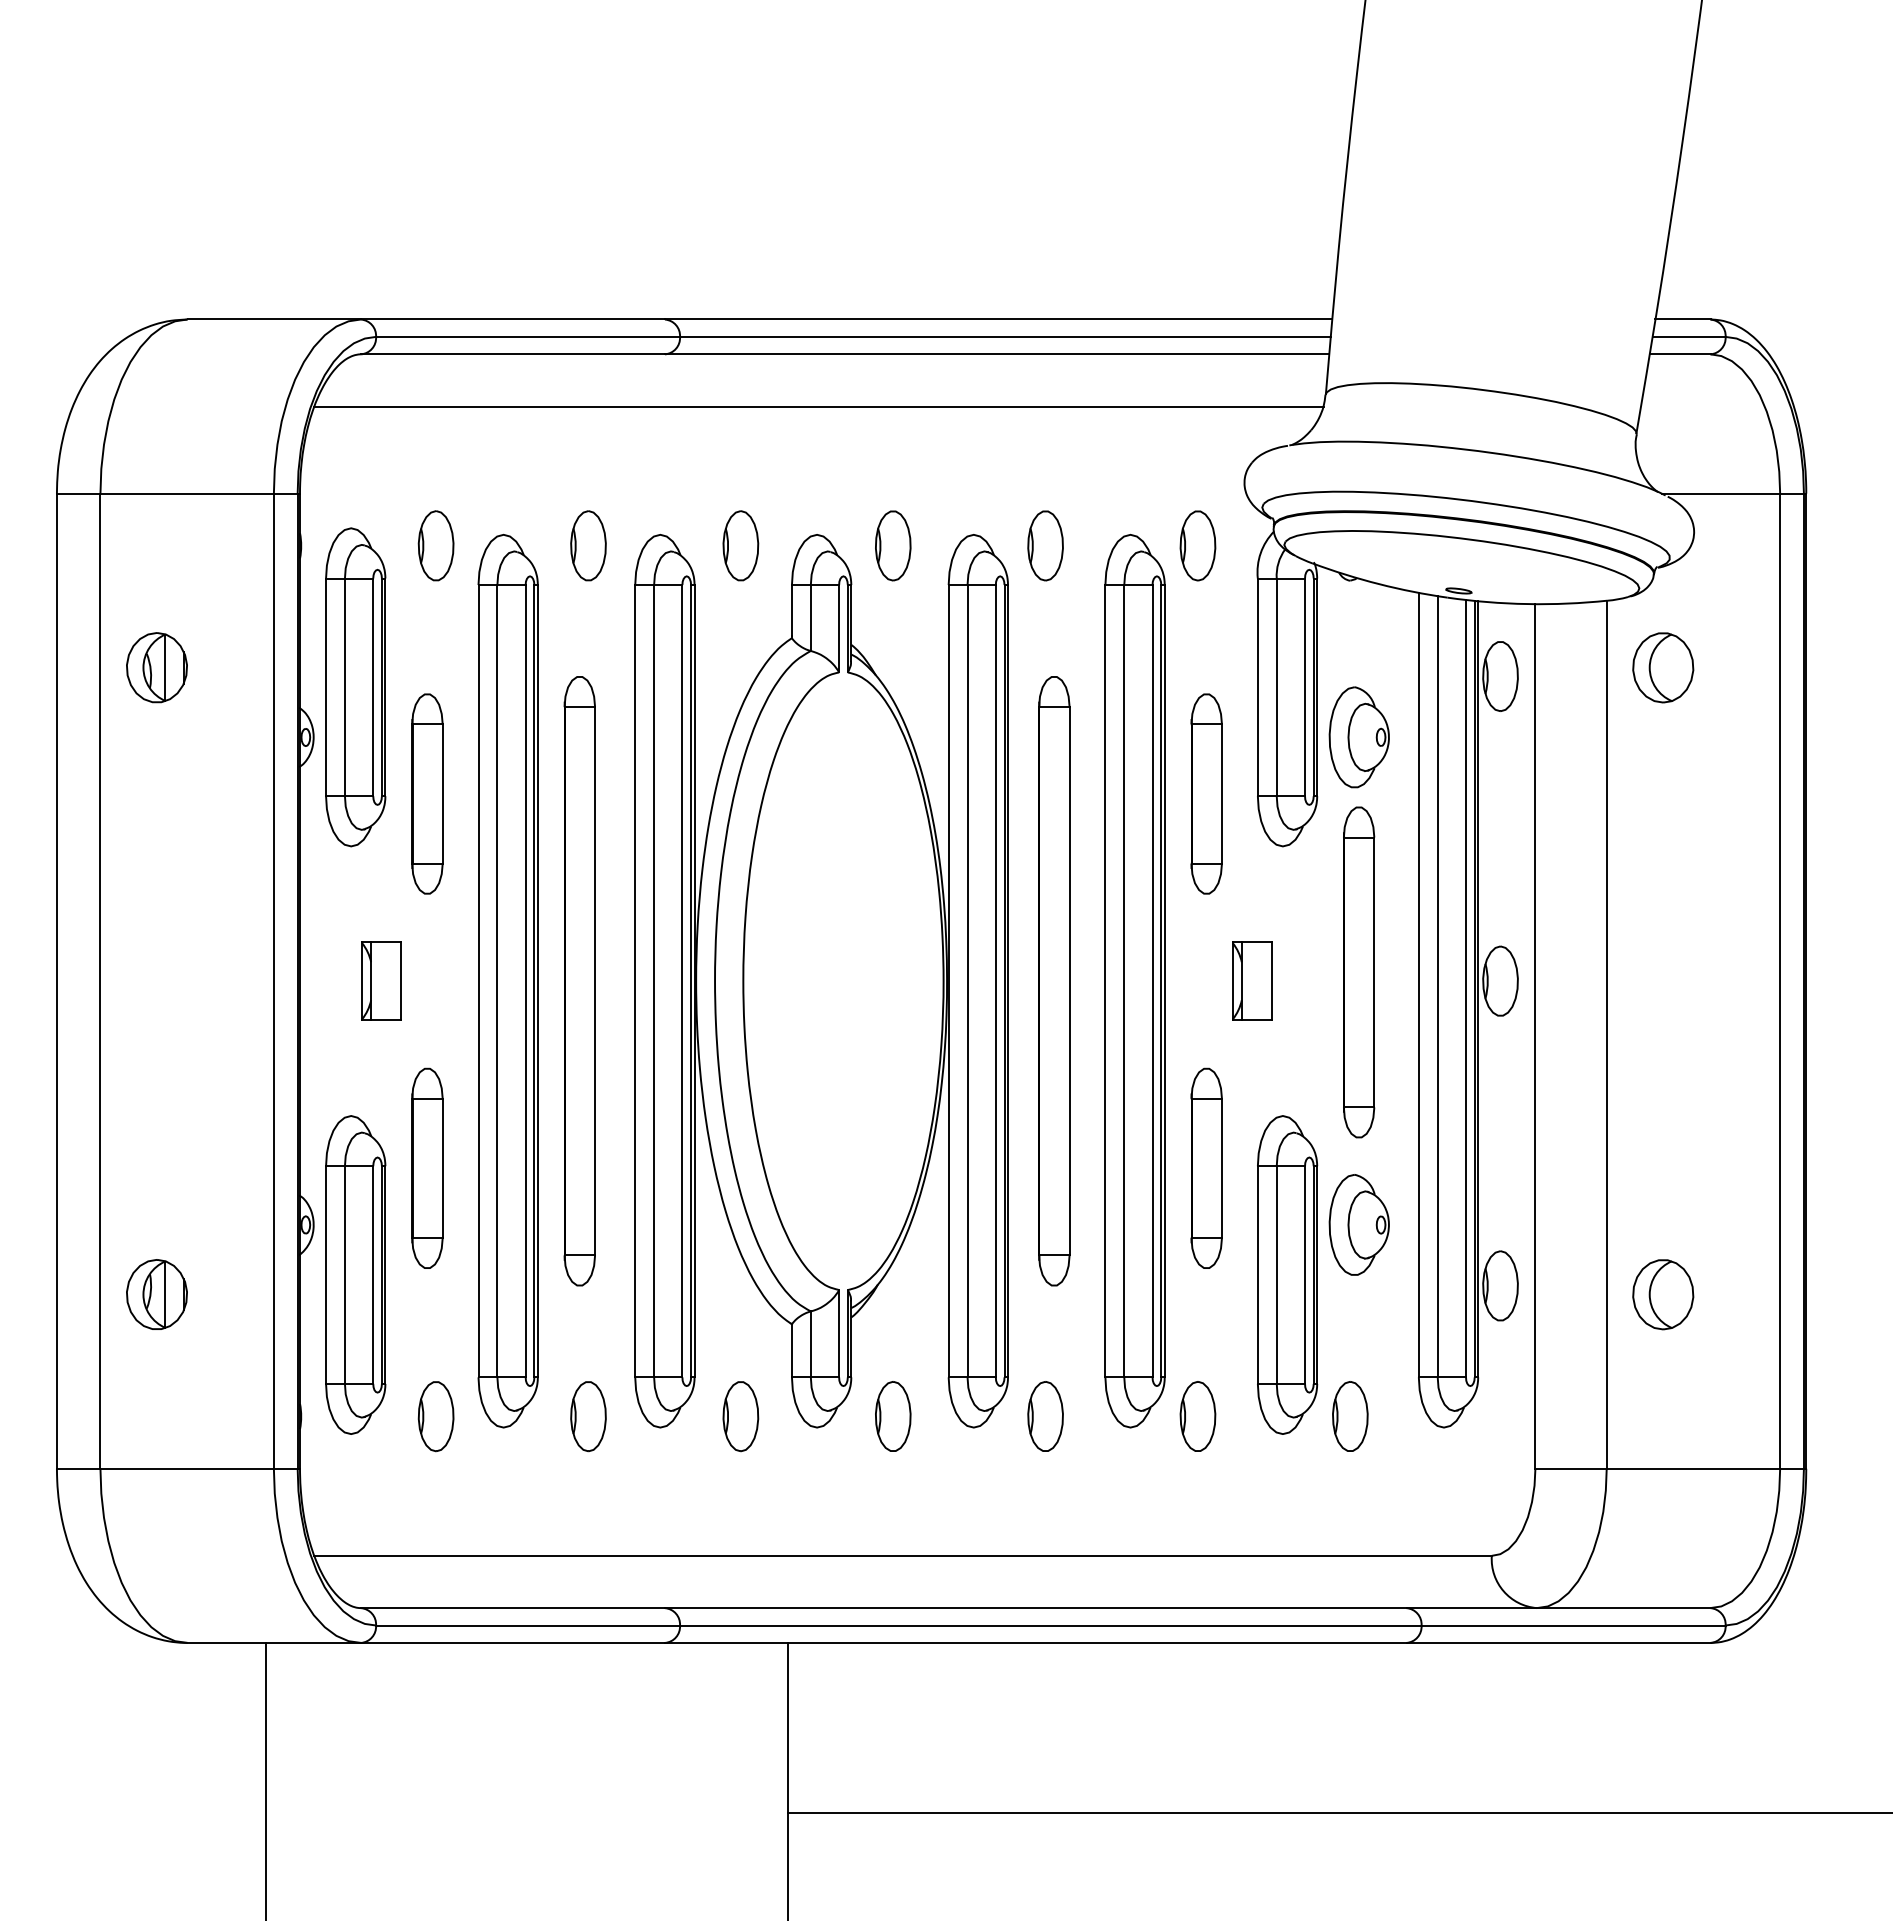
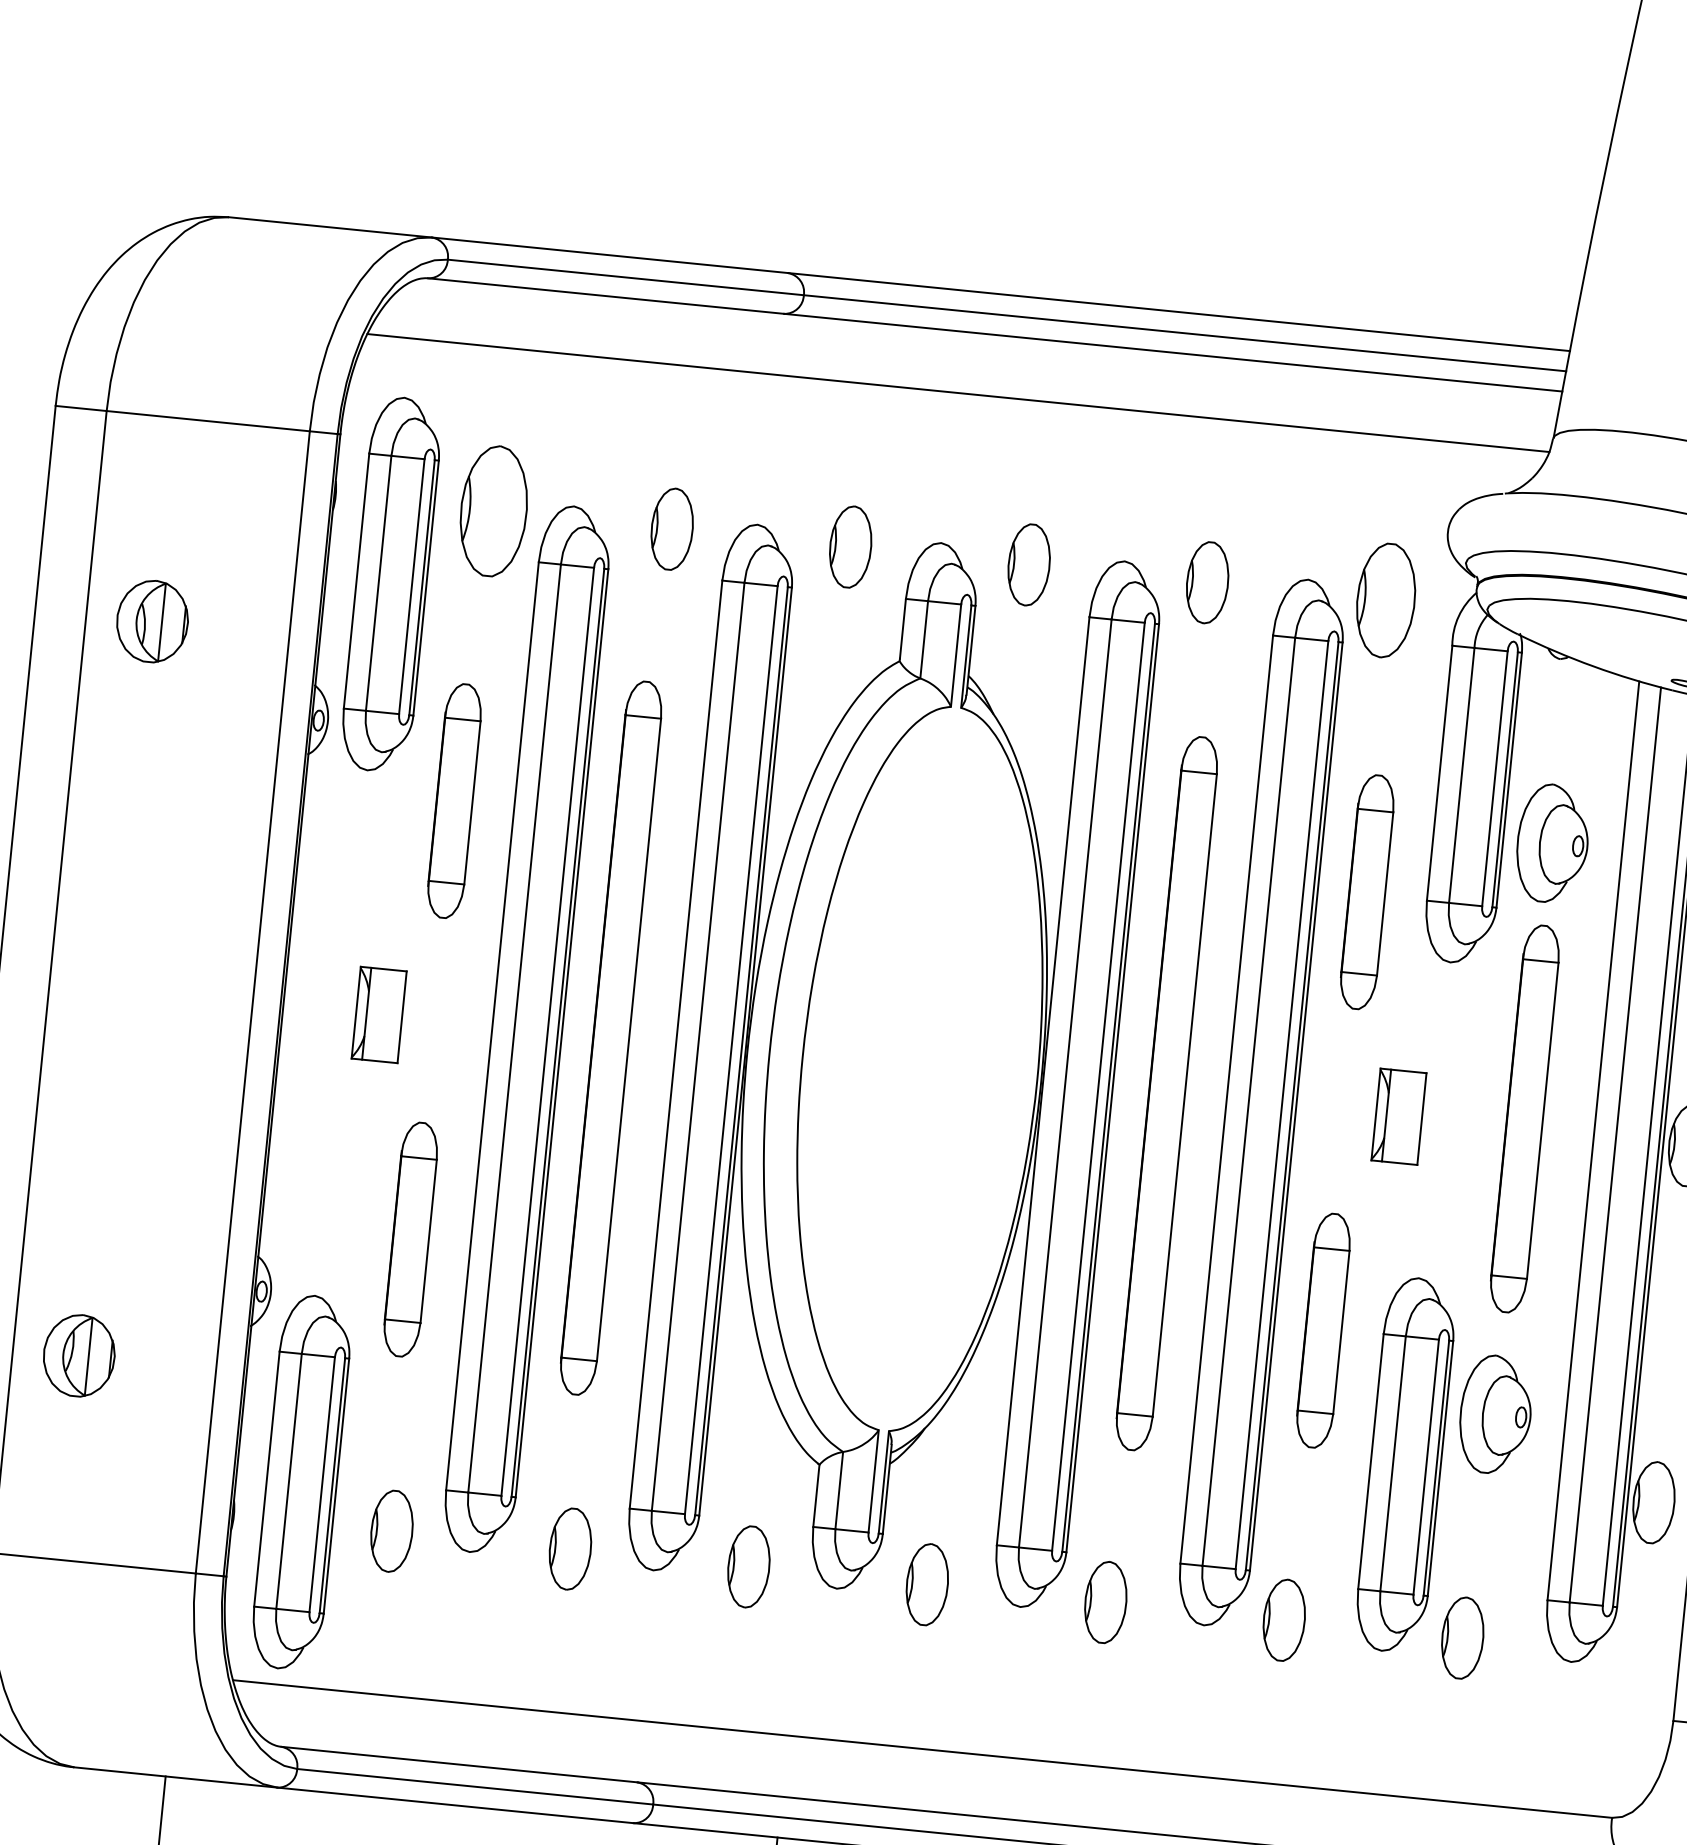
part: (435, 545) -> (493, 510), size x1.6
part: (1197, 545) -> (1385, 600), size x1.4
part: (355, 687) -> (391, 584), moved
part: (355, 1274) -> (301, 1481), moved

